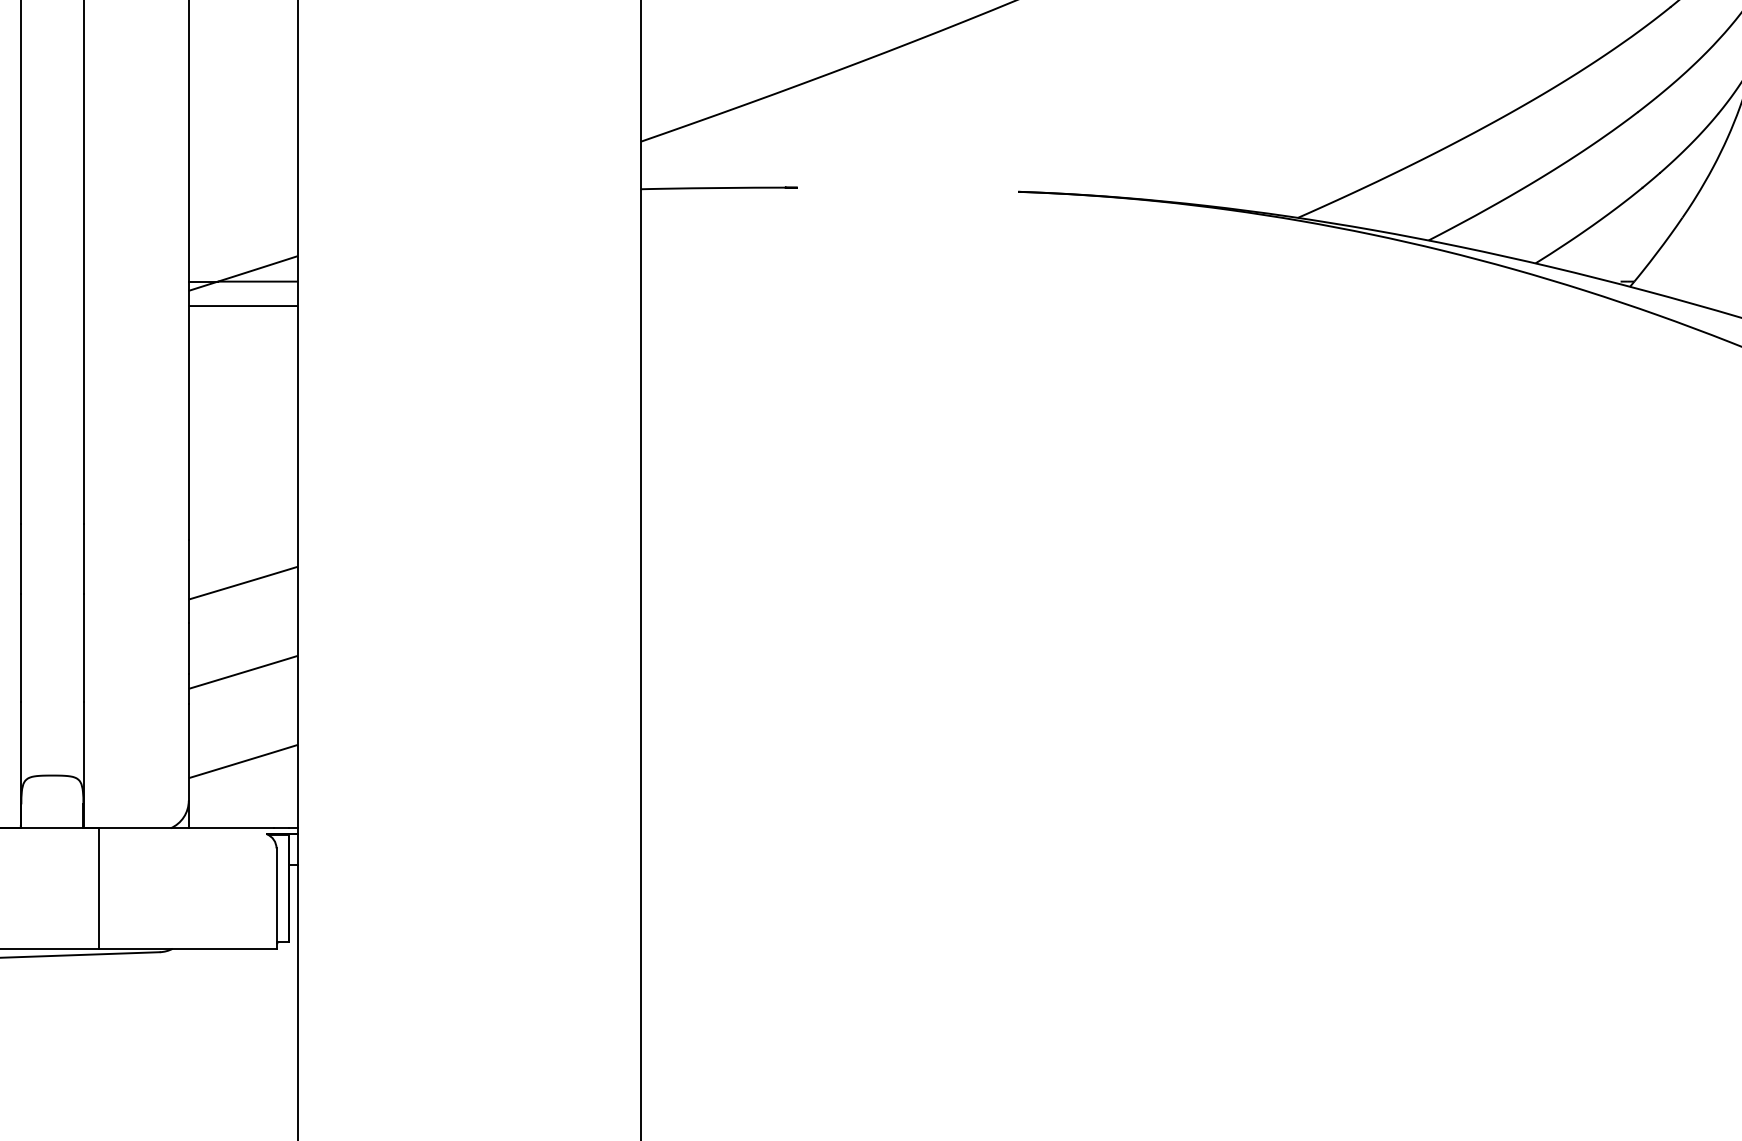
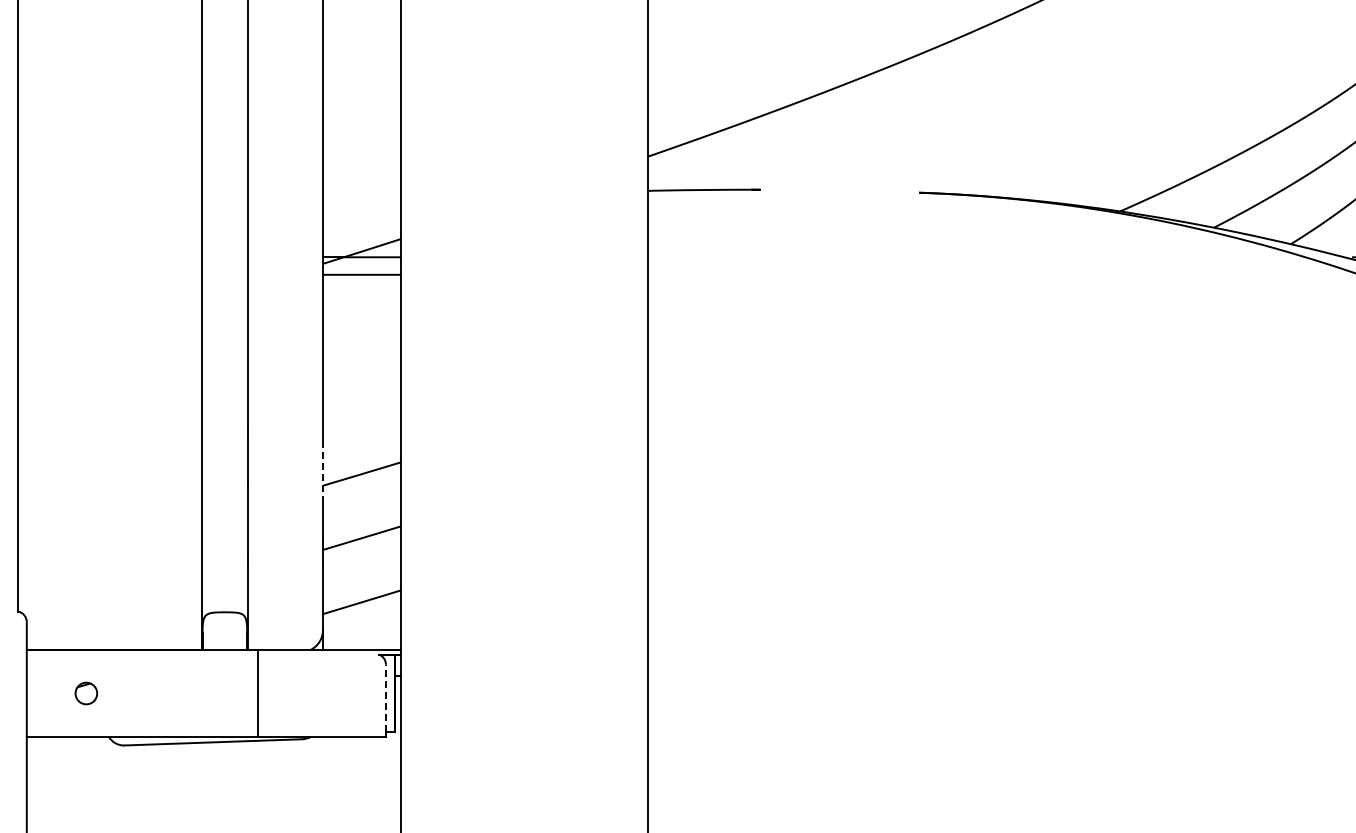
line: (188, 581) -> (322, 472), solid -> dashed
line: (275, 895) -> (385, 698), solid -> dashed

